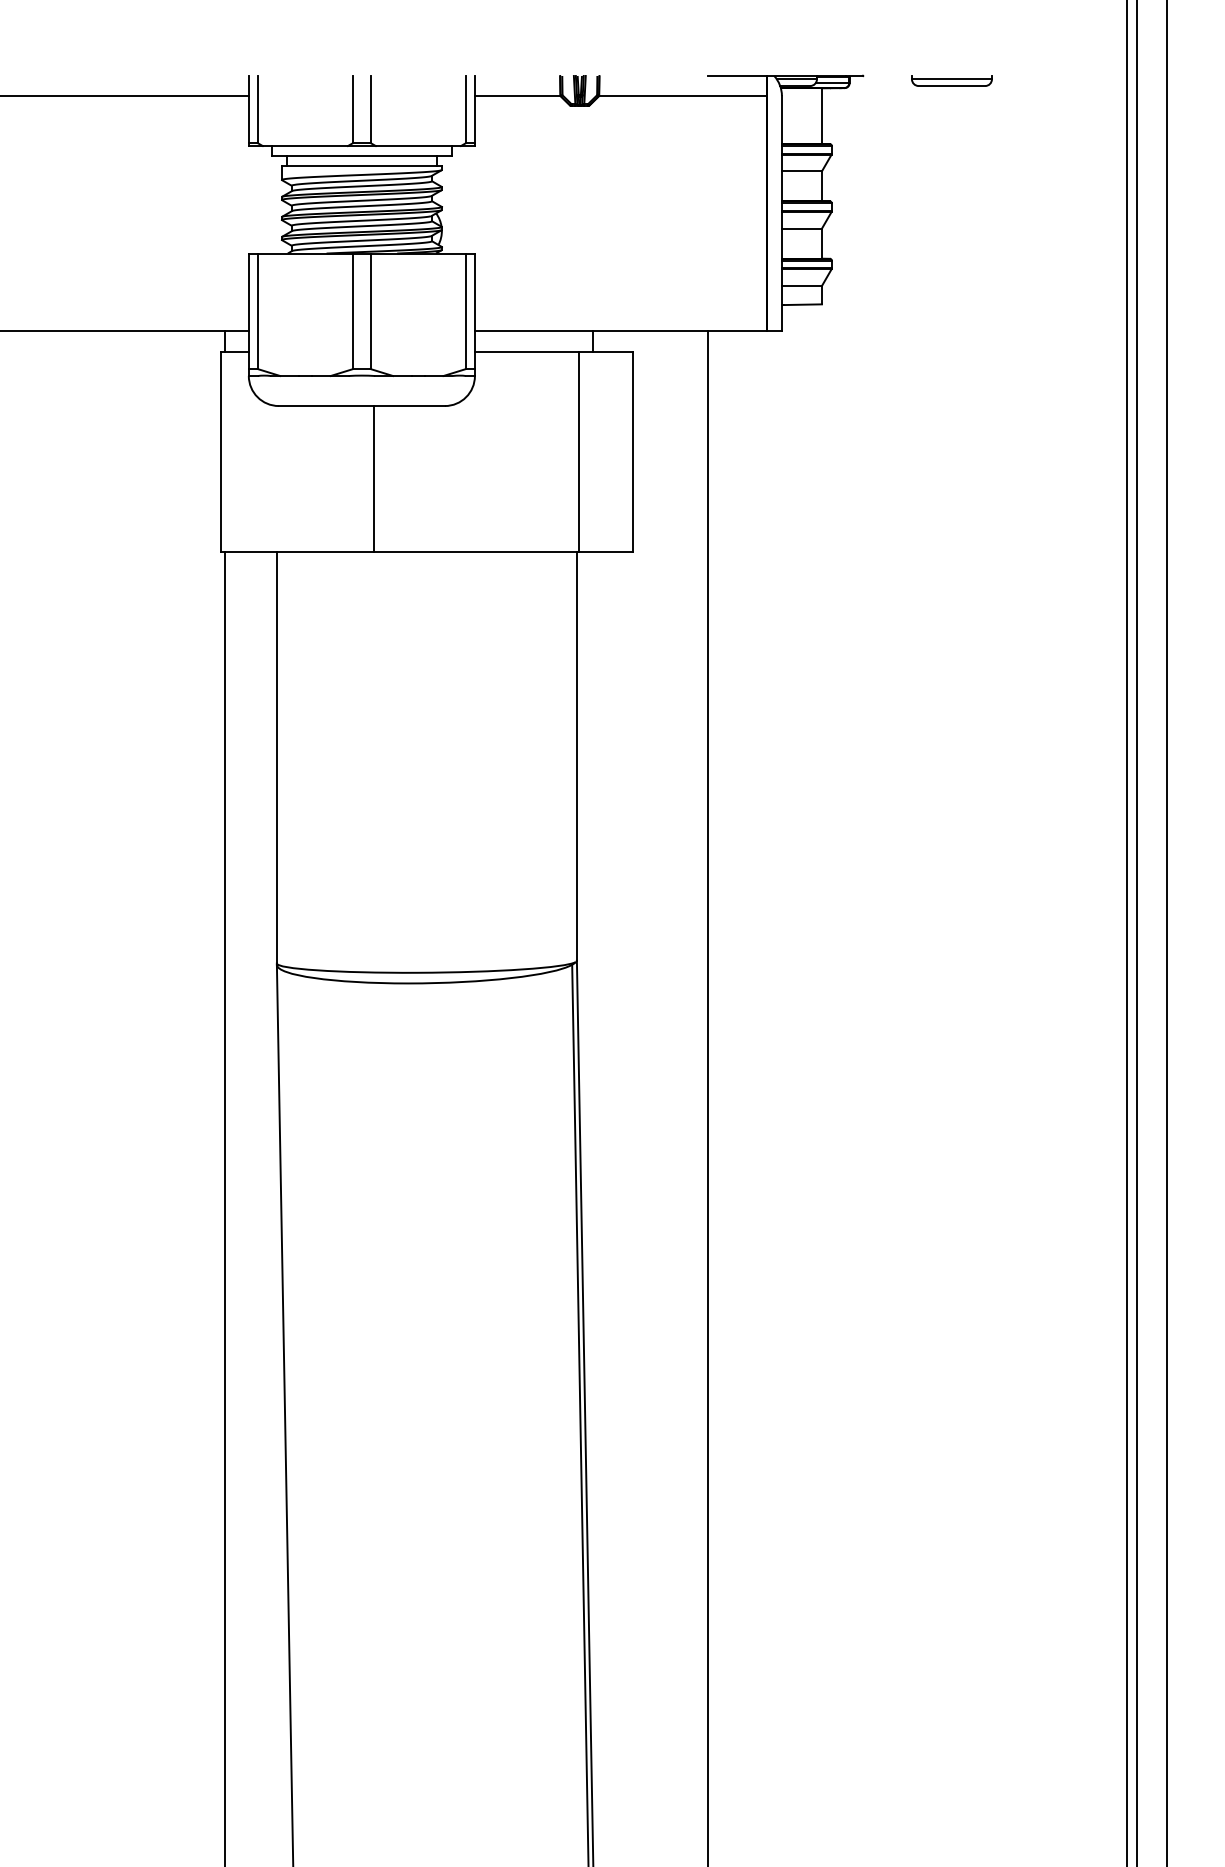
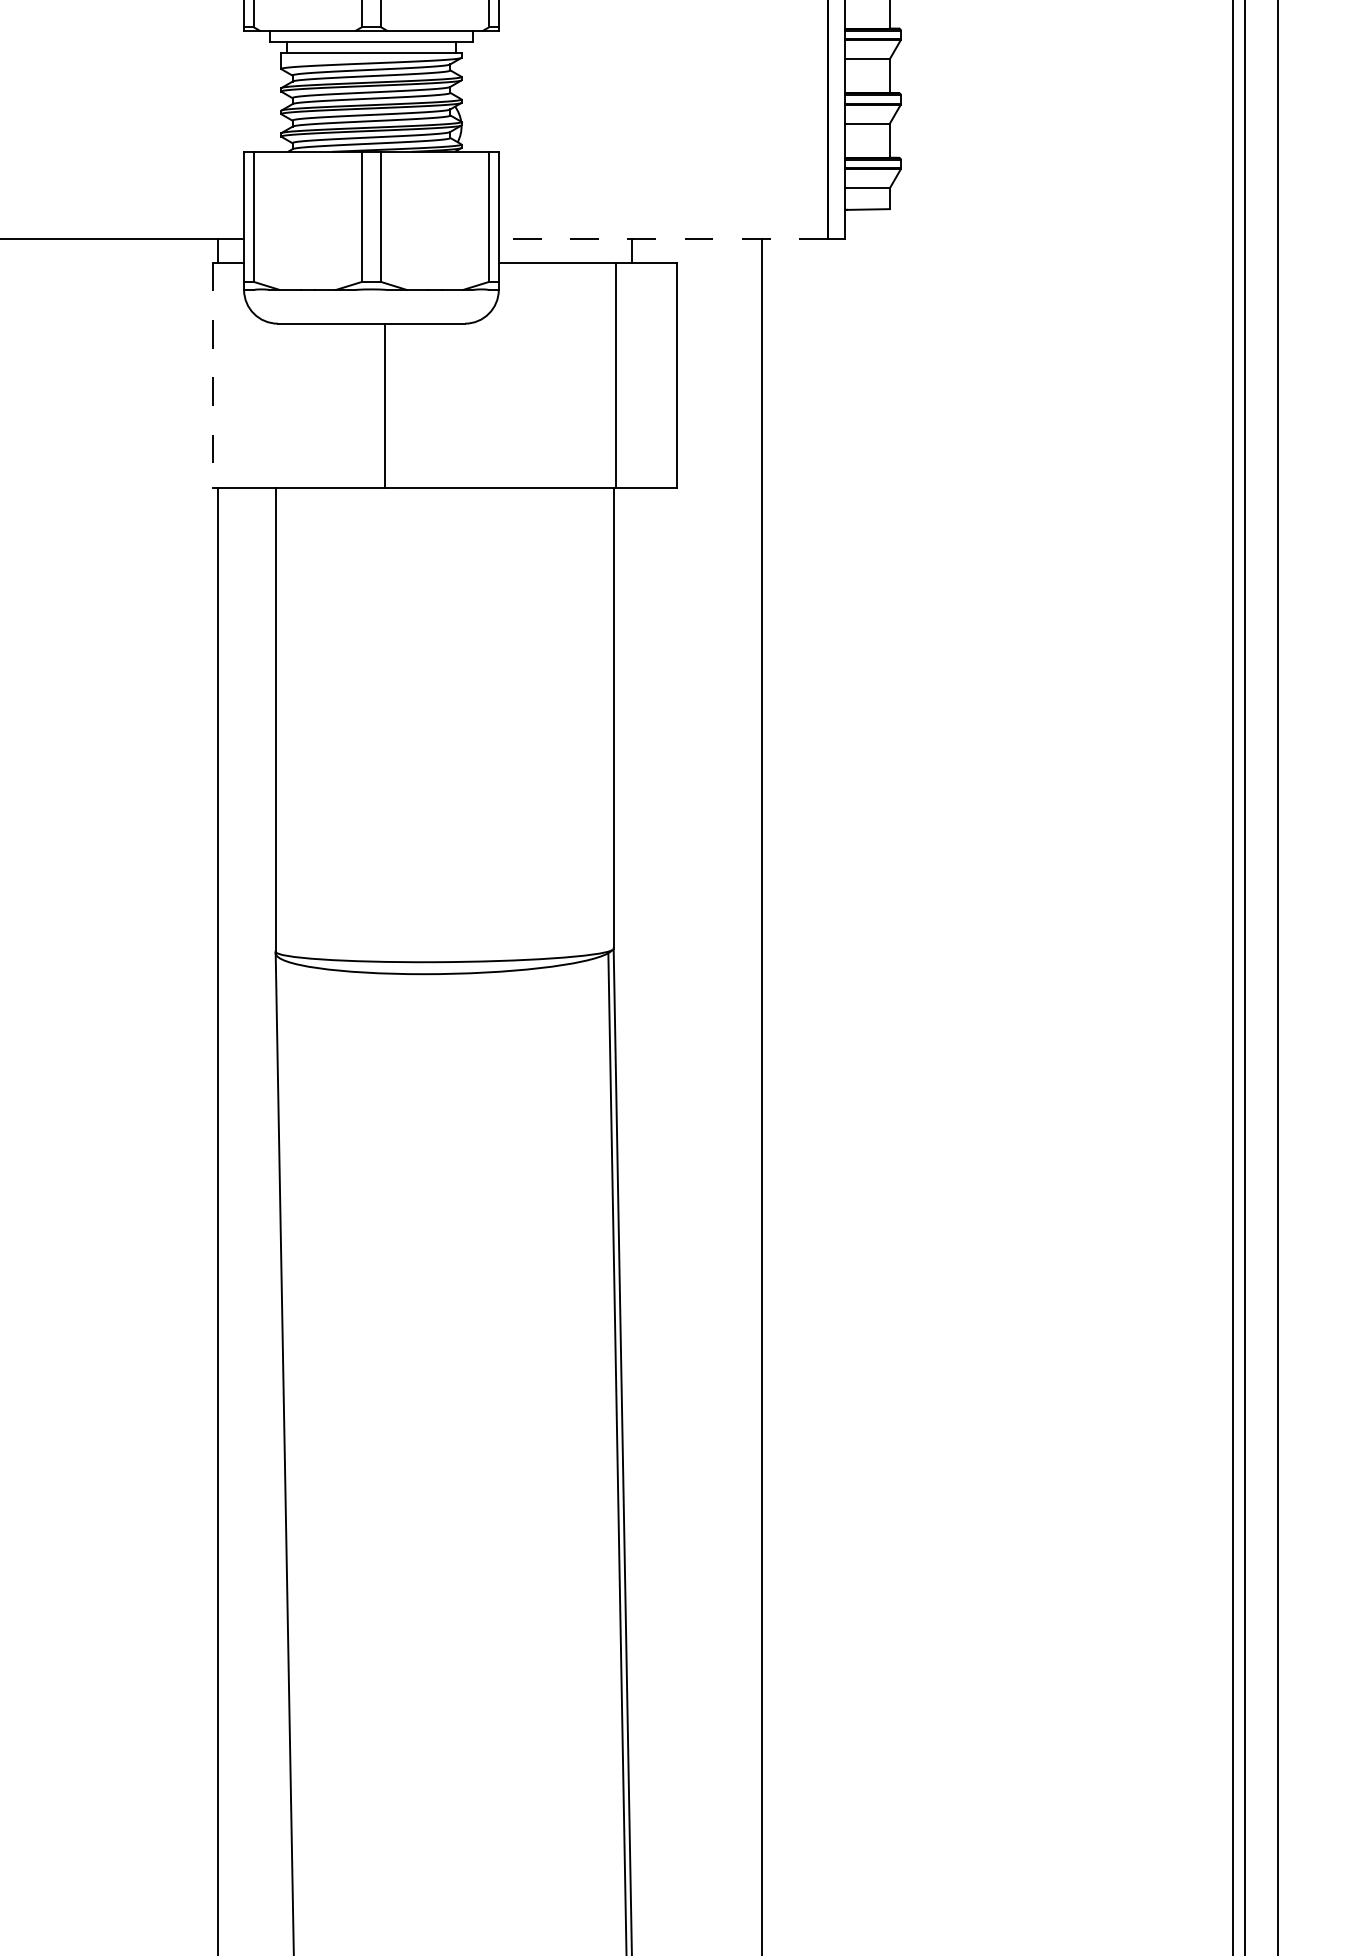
line: (620, 331) -> (662, 239), solid -> dashed
line: (221, 452) -> (213, 376), solid -> dashed

